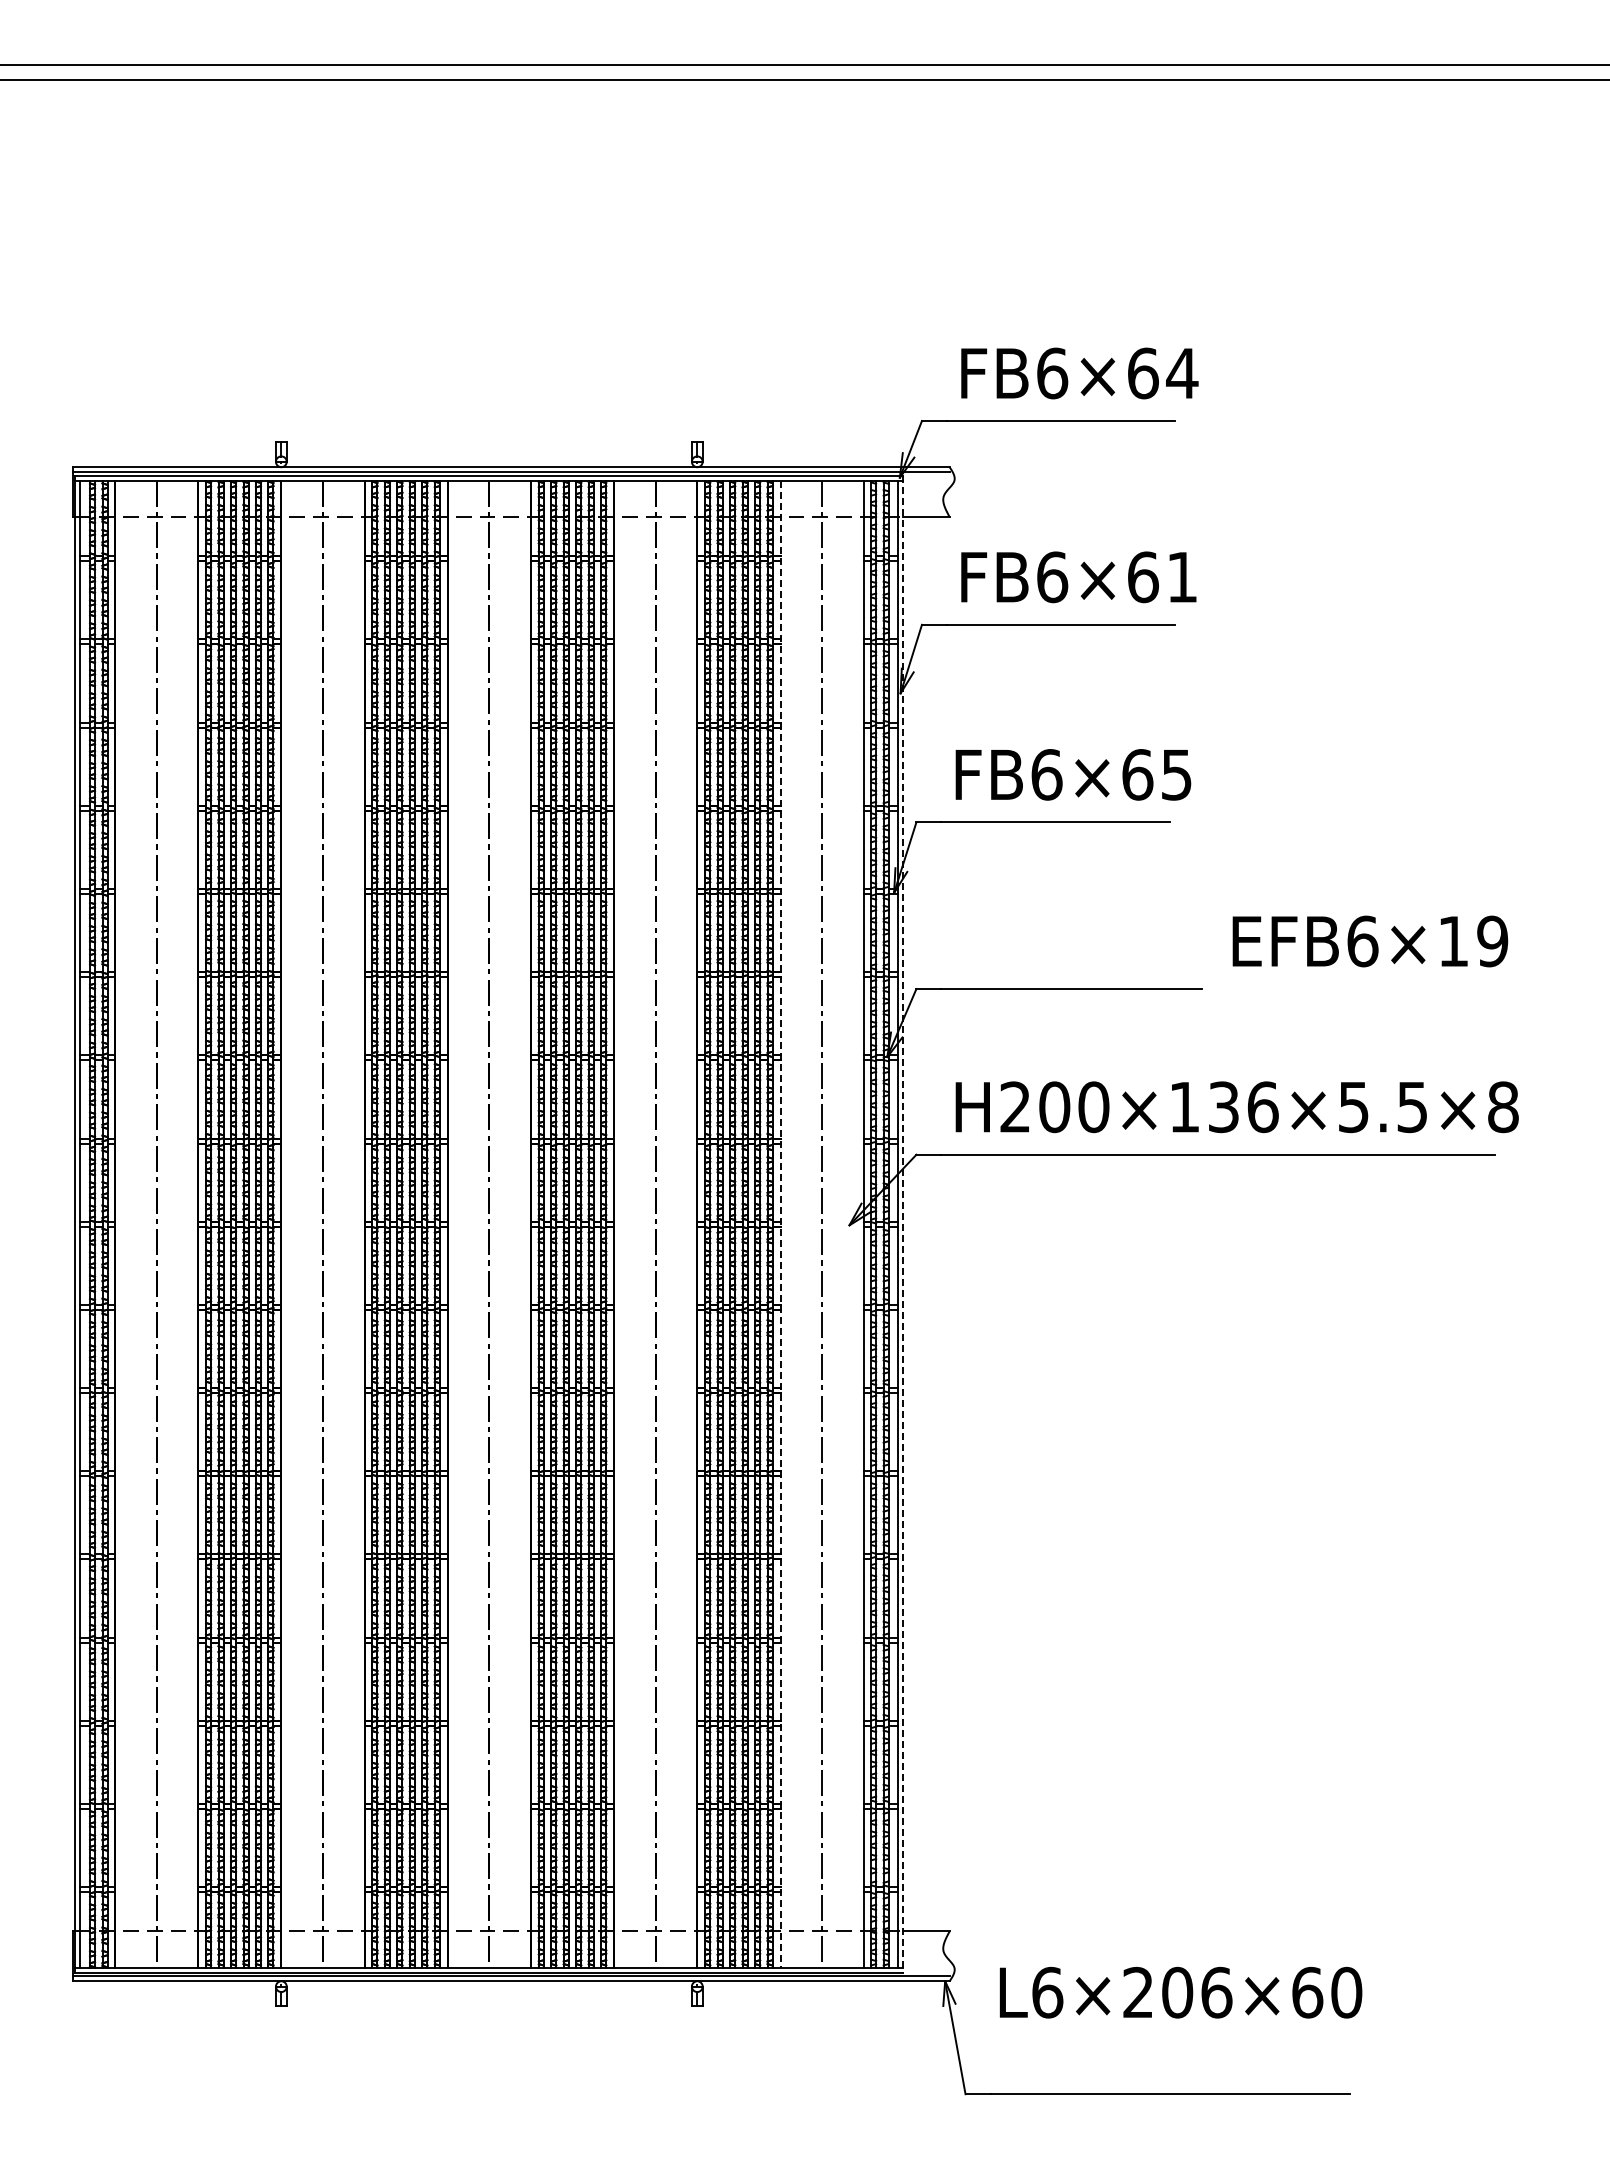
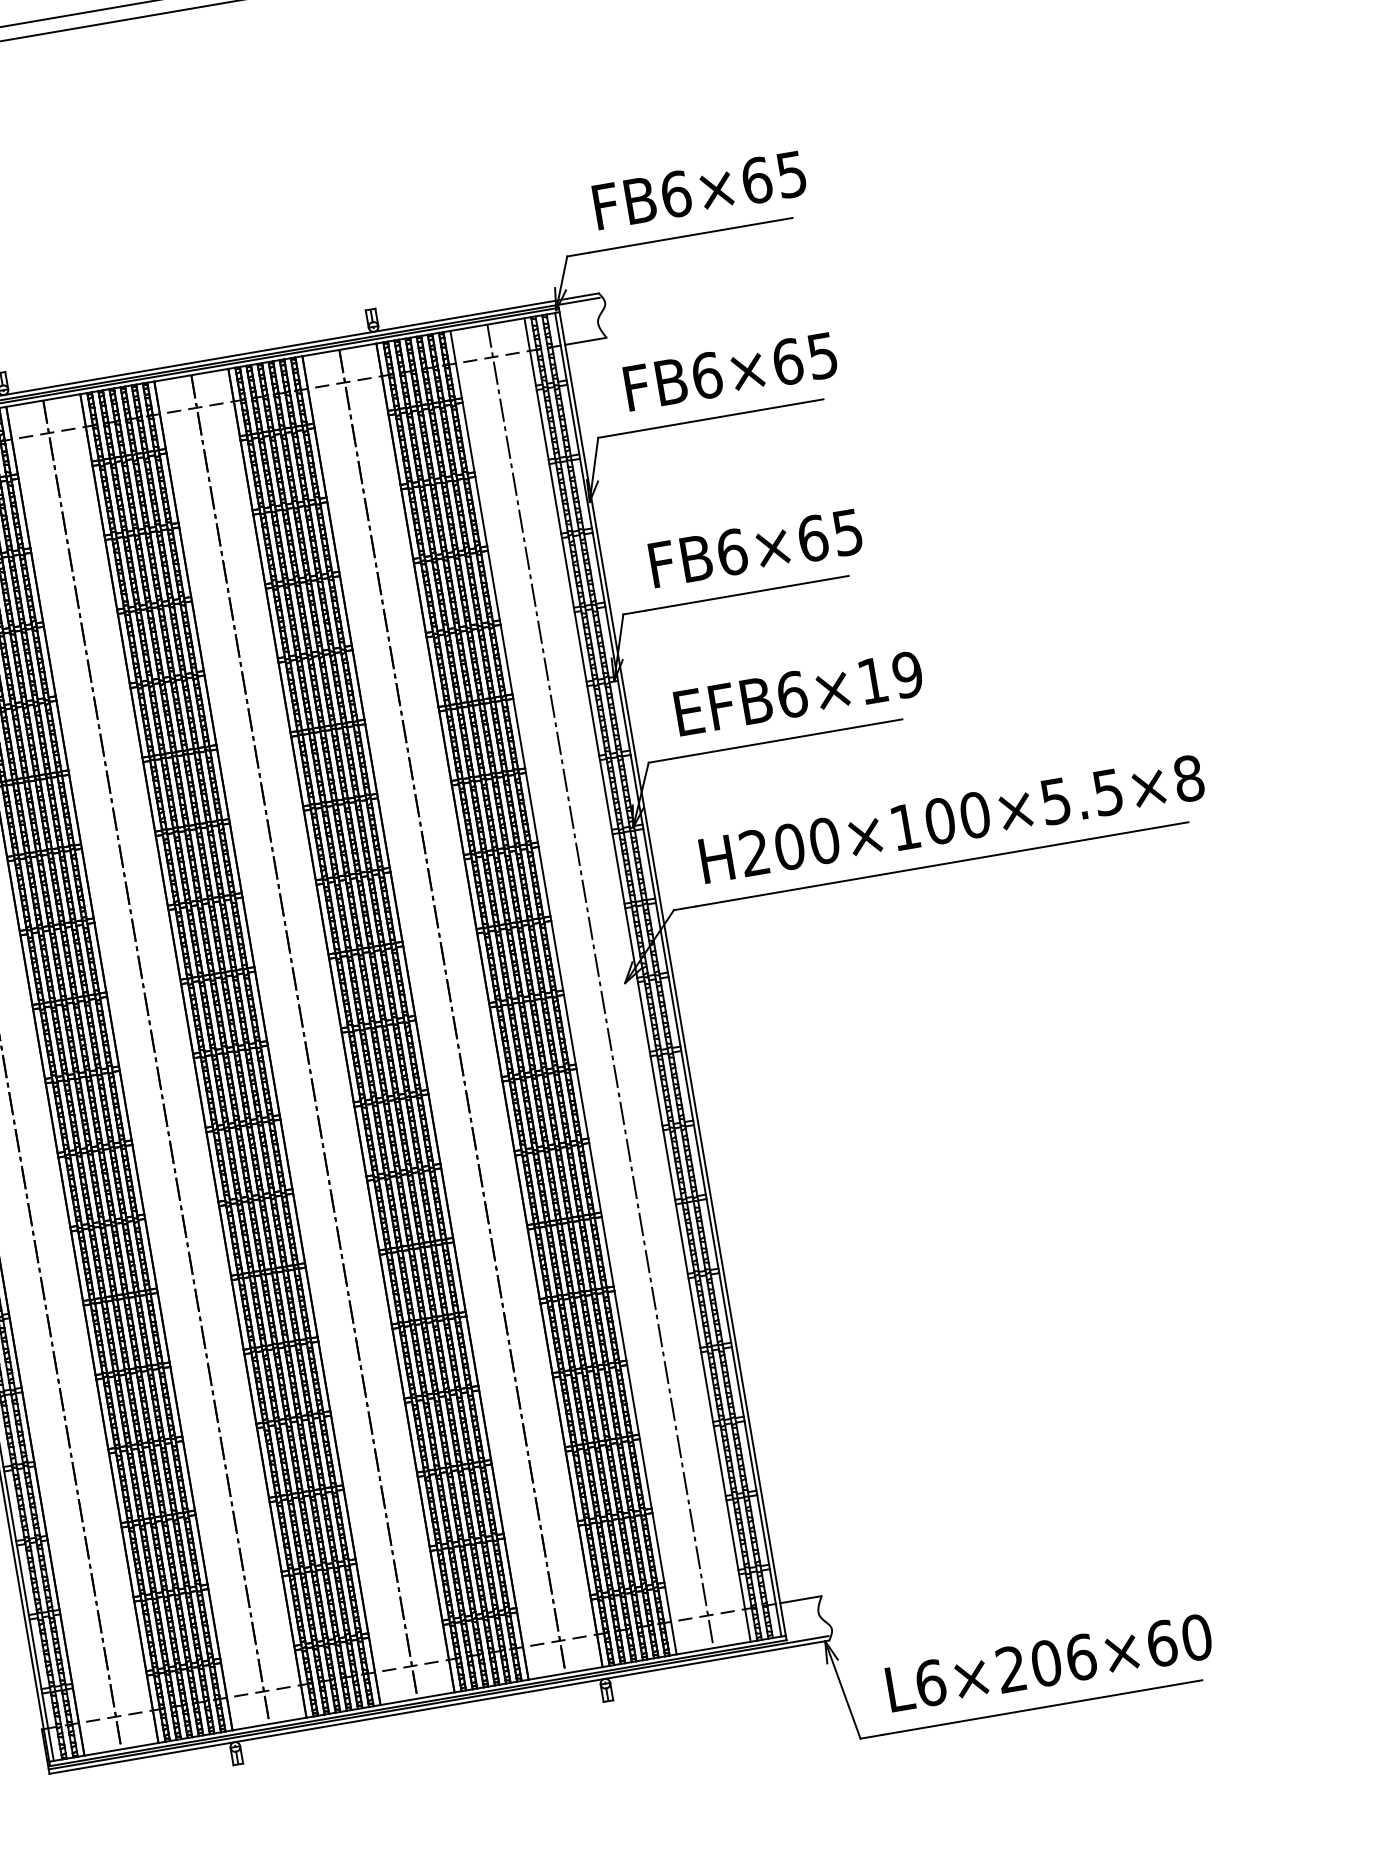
text: (1182, 373) -> (791, 174), FB6×64 -> FB6×65
text: (1181, 577) -> (821, 356), FB6×61 -> FB6×65
text: (1370, 941) -> (799, 693), moved
text: (1243, 1107) -> (957, 818), H200×136×5.5×8 -> H200×100×5.5×8
line: (780, 1224) -> (563, 992), dashed -> solid
line: (903, 1224) -> (673, 974), dashed -> solid
text: (1180, 1992) -> (1048, 1662), moved

